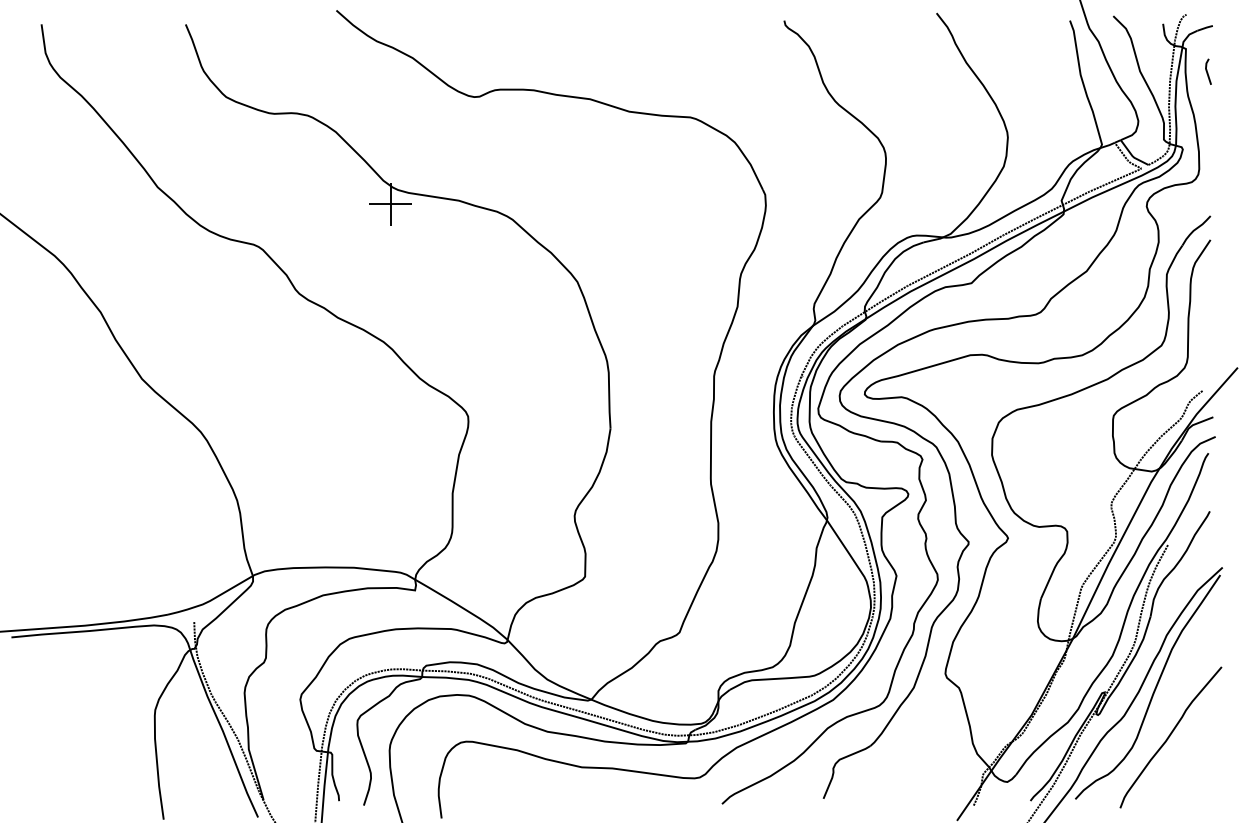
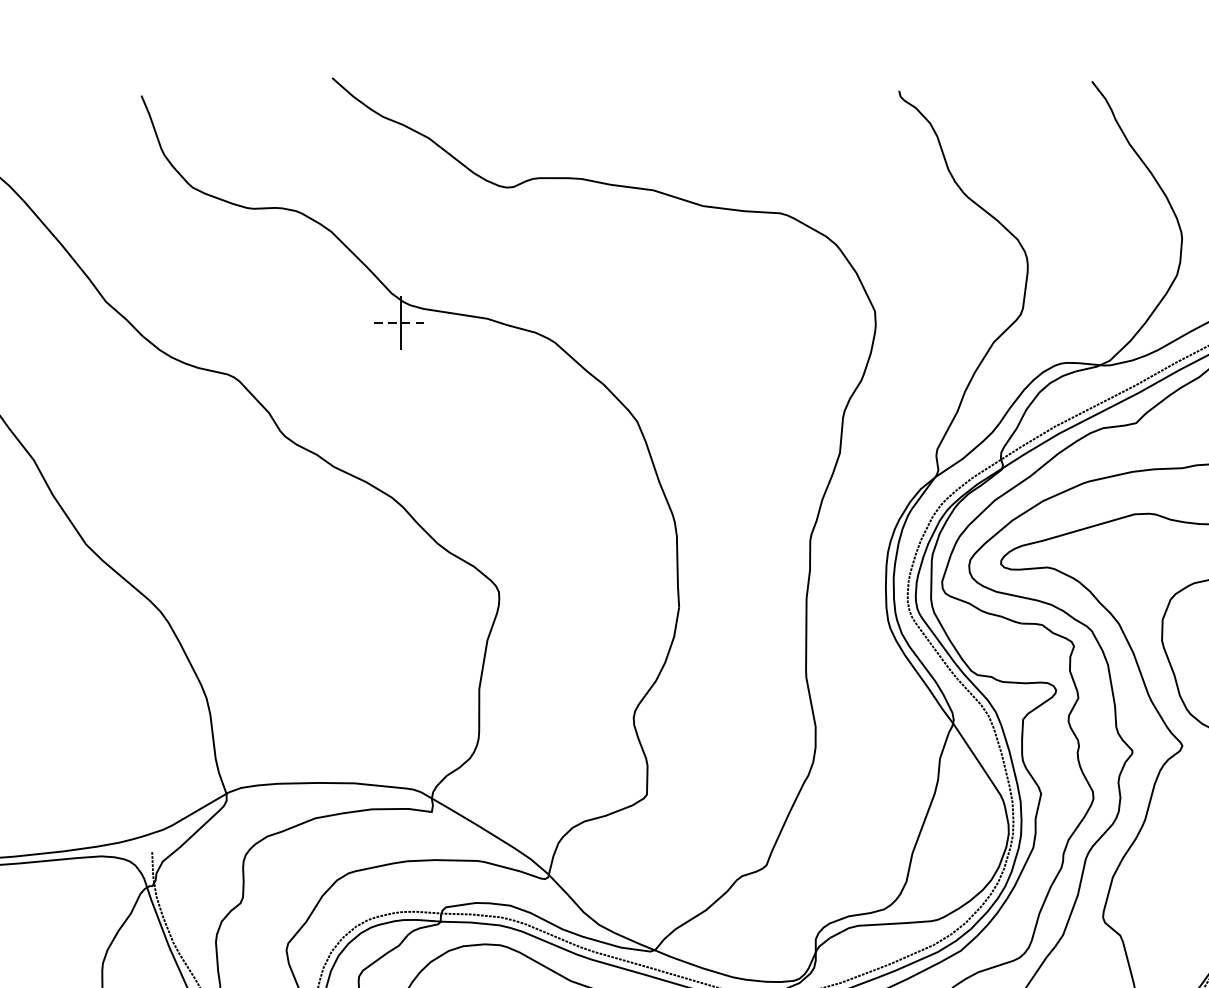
line: (391, 204) -> (401, 323), solid -> dashed

